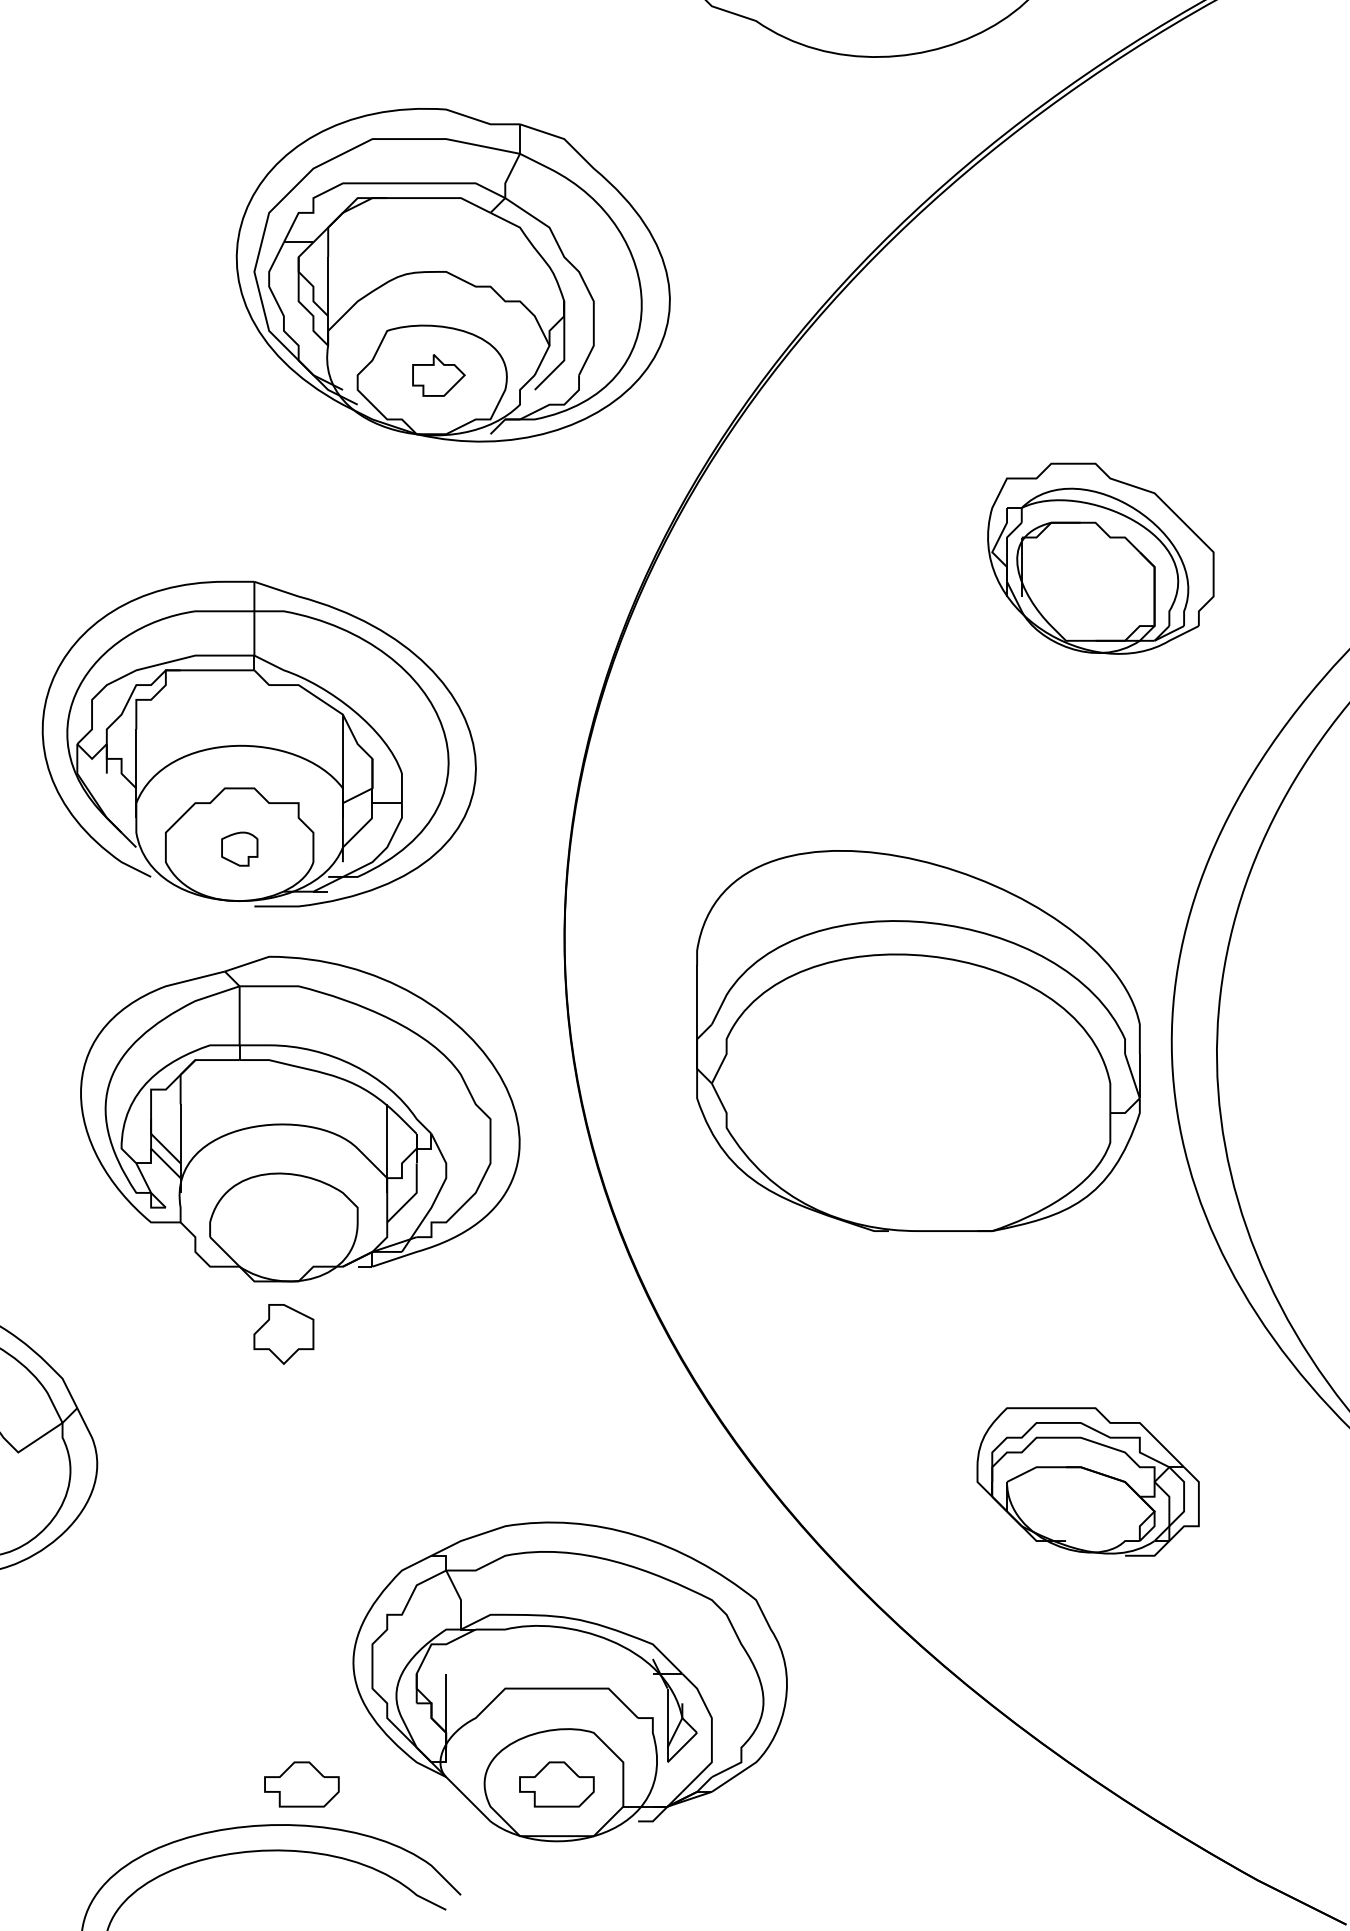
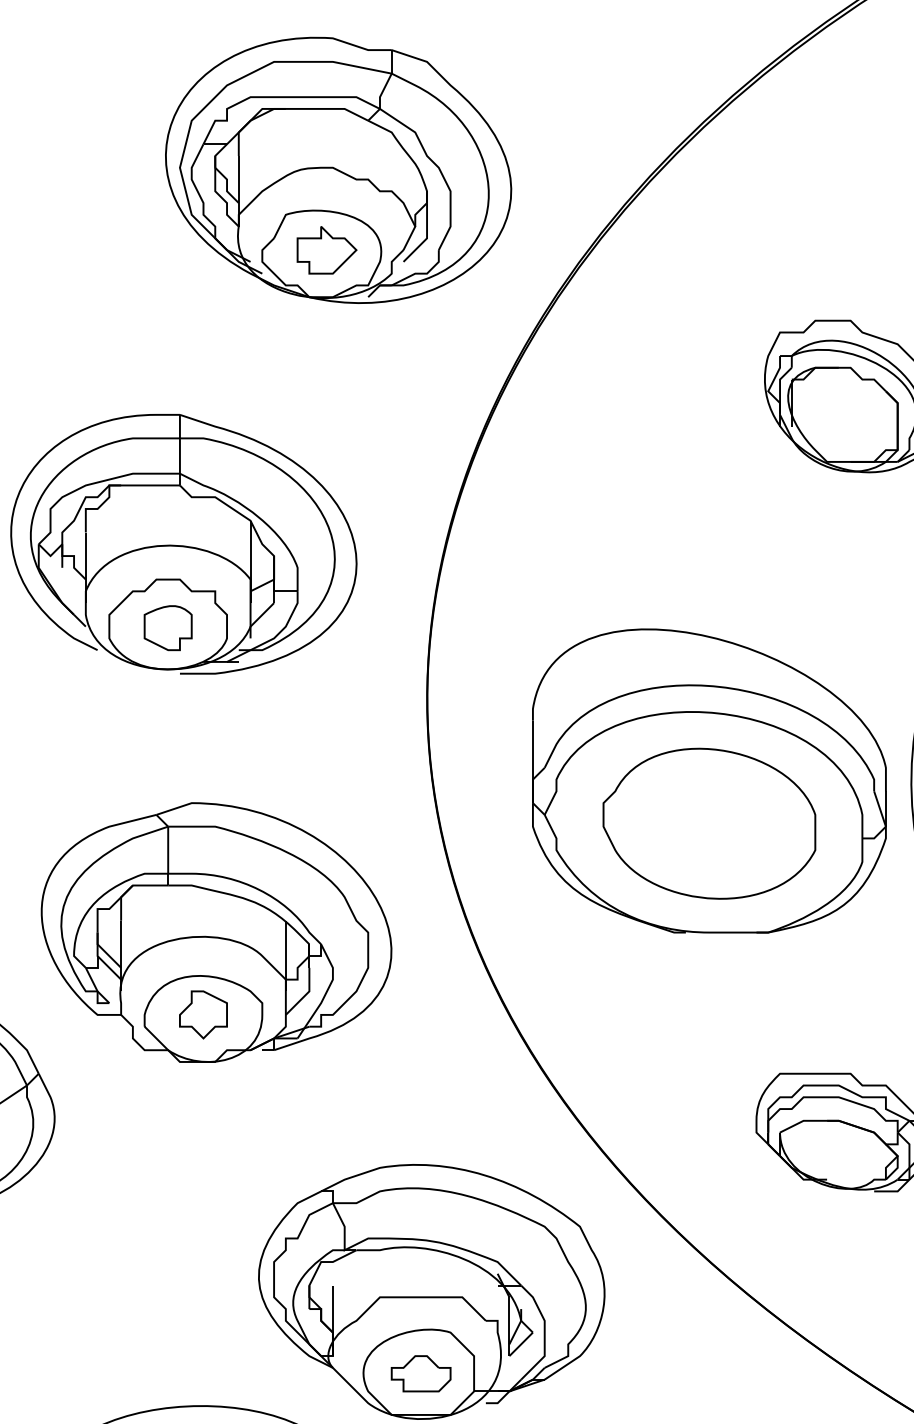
part: (438, 375) -> (326, 250), size x1.43
part: (239, 848) -> (168, 627), size x1.67
part: (918, 1094) -> (709, 823), added
part: (300, 1118) -> (216, 932), moved
part: (301, 1784) -> (217, 1373), removed

